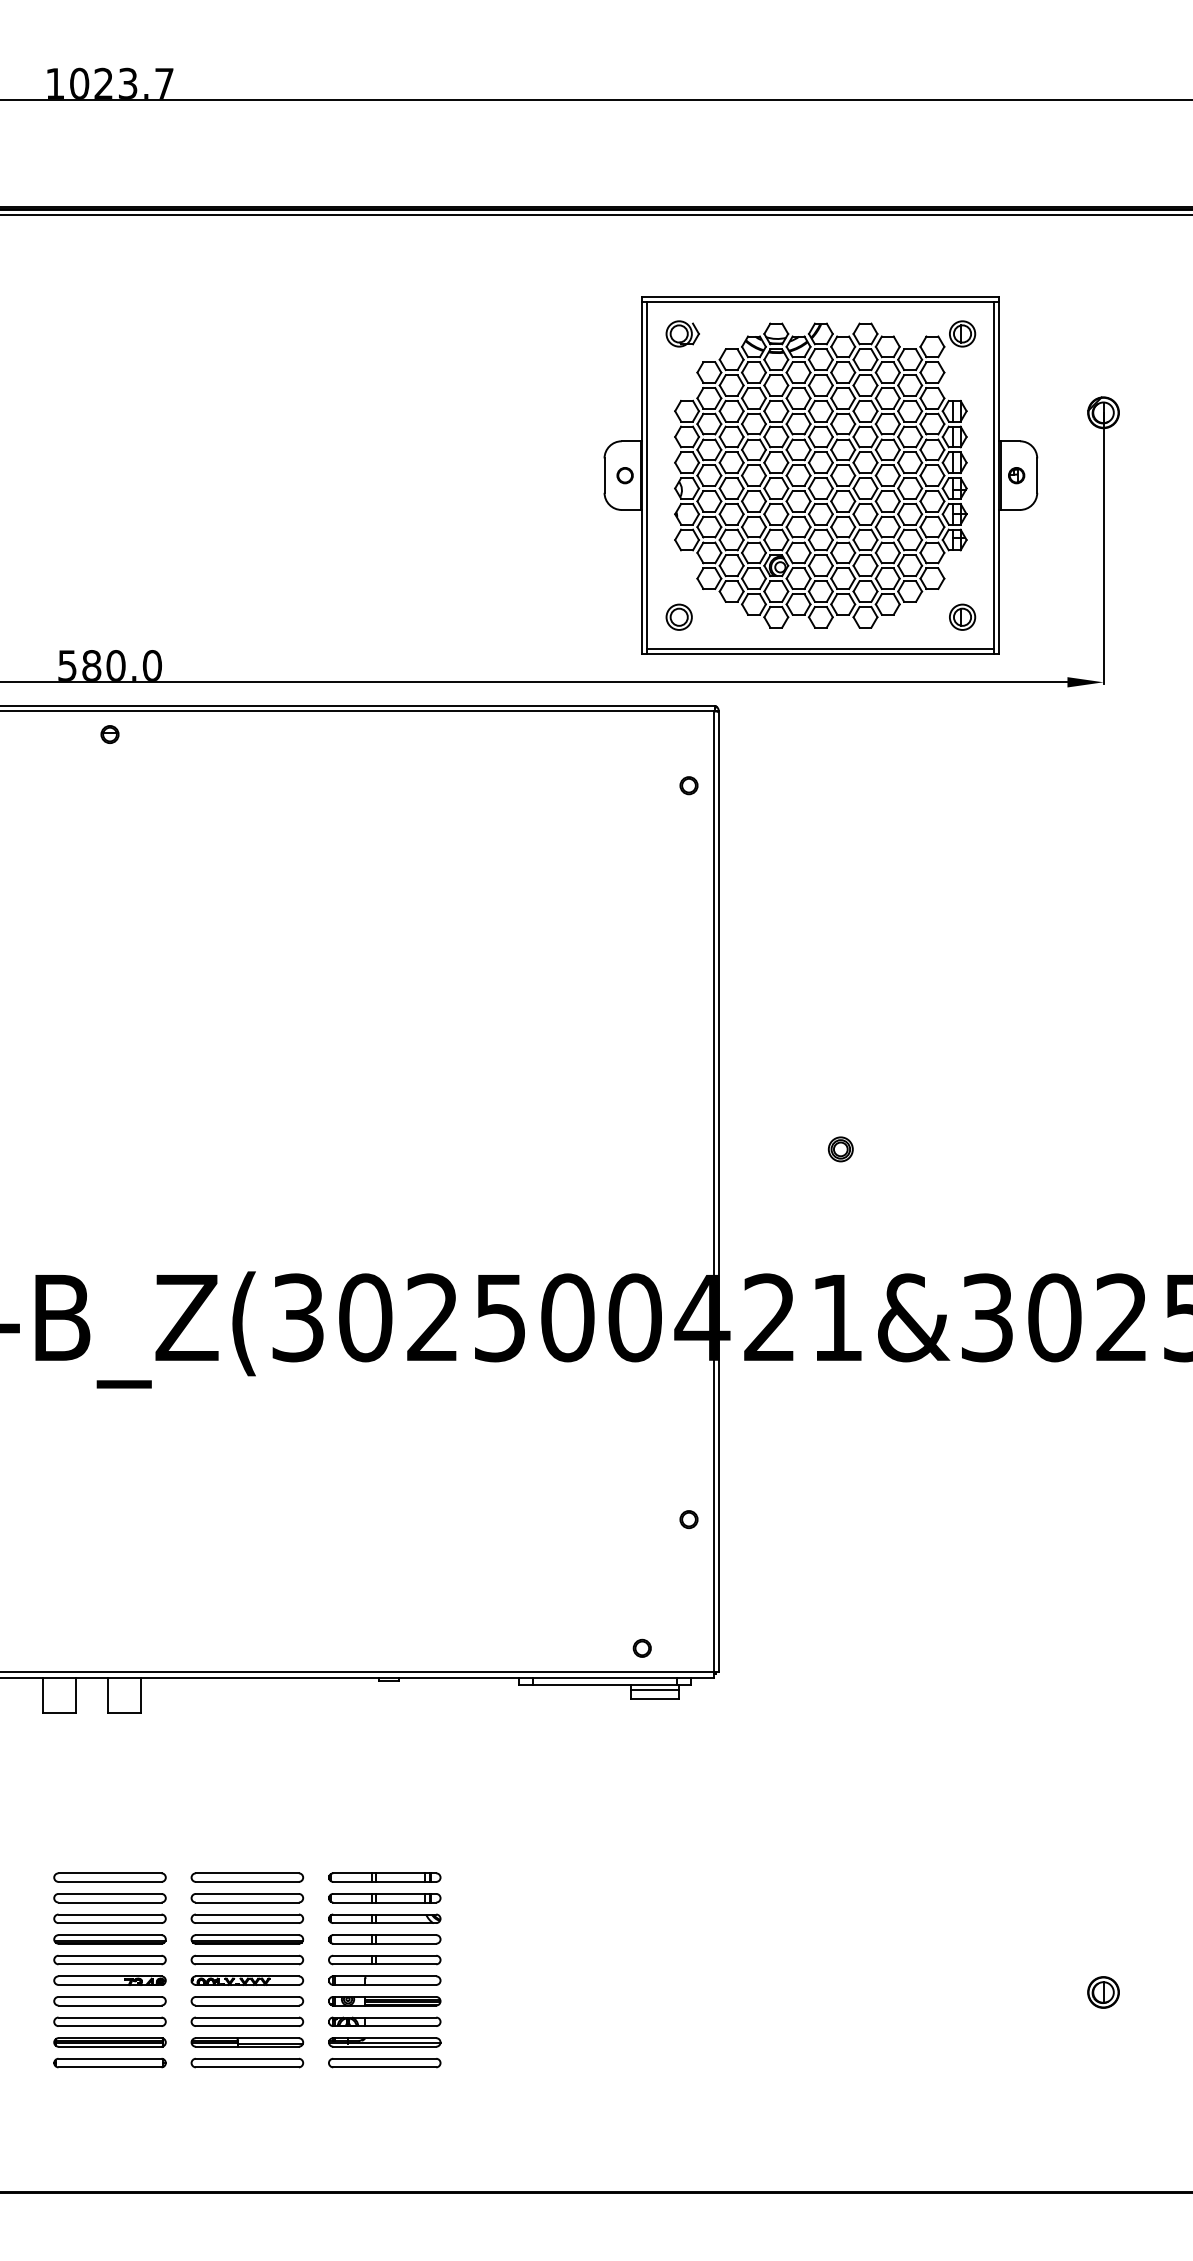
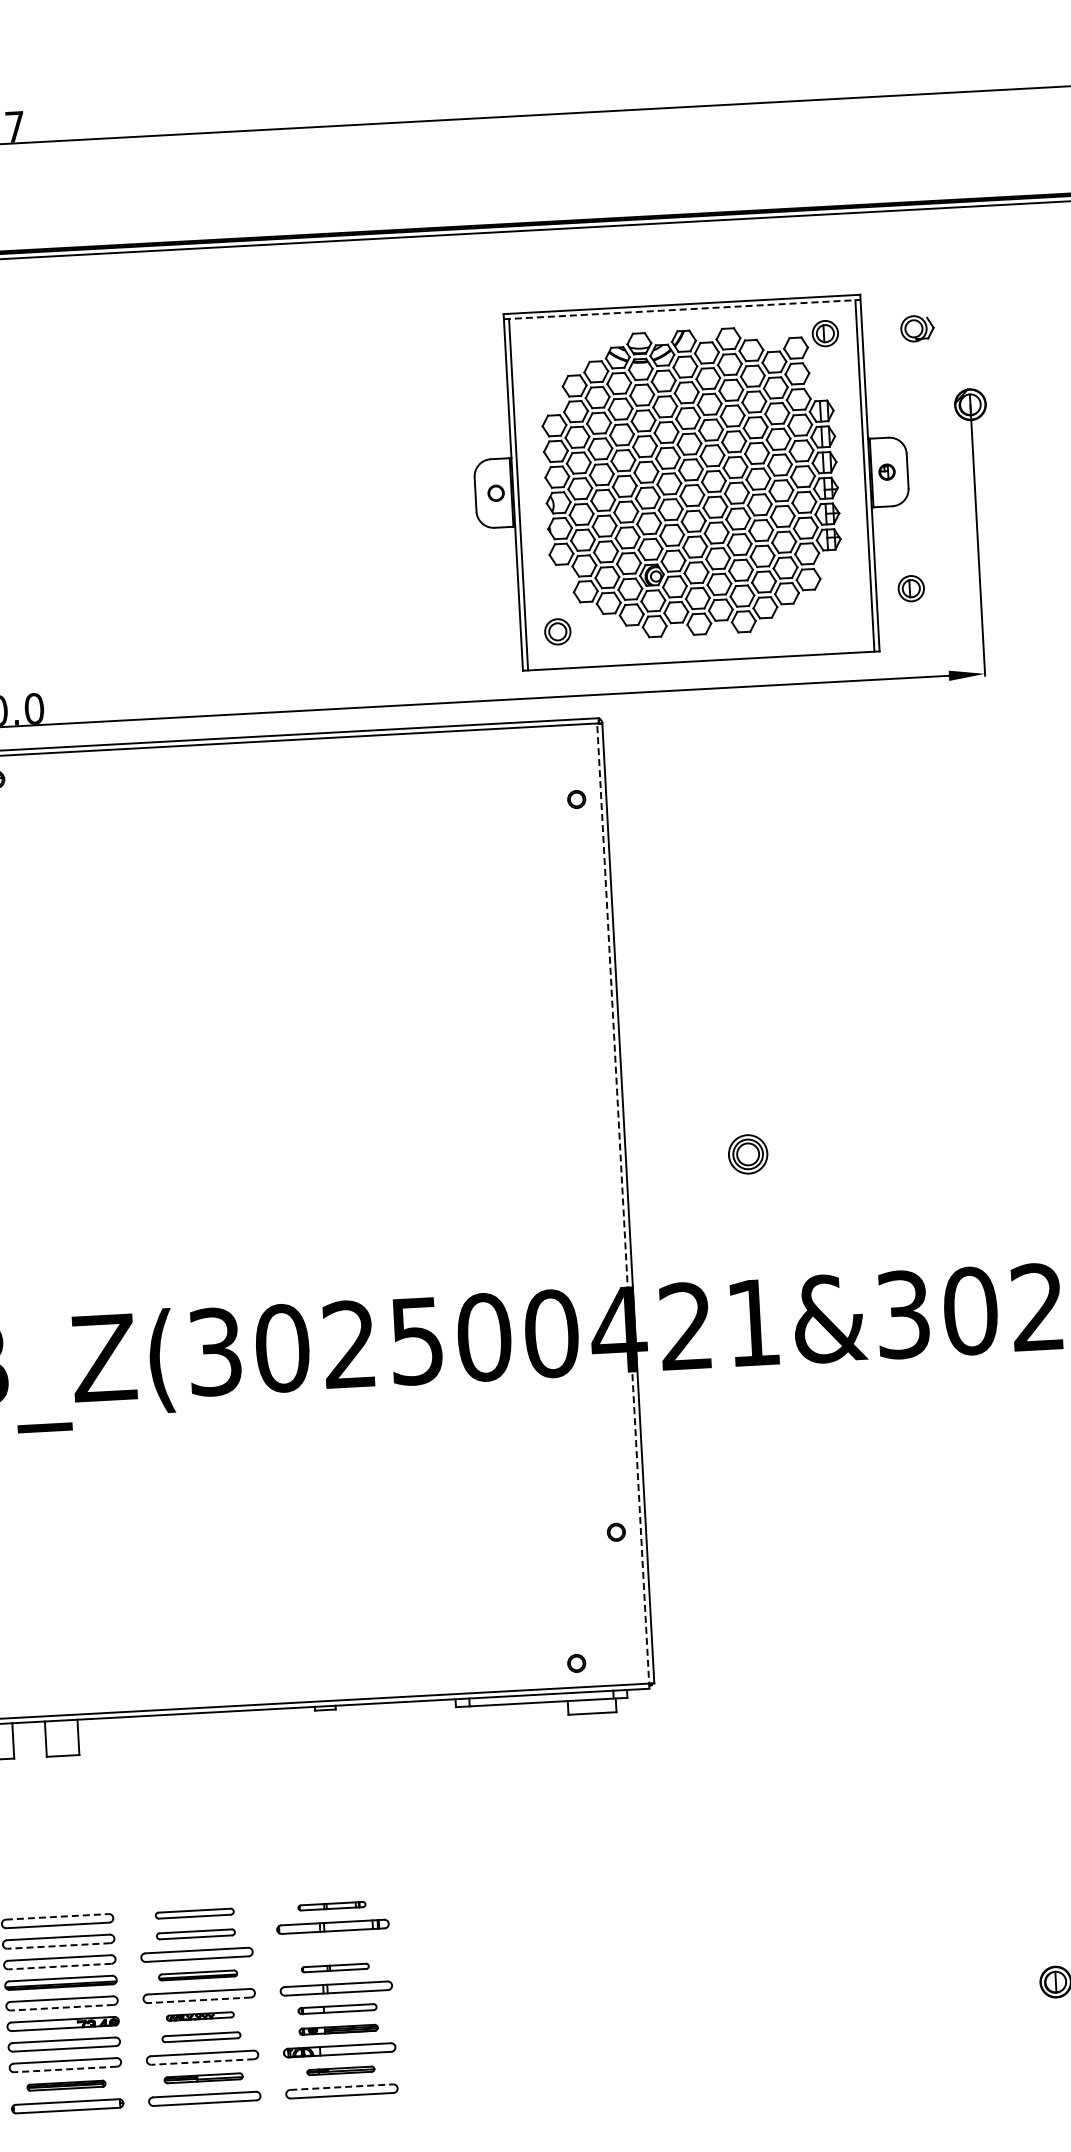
line: (820, 302) -> (681, 309), solid -> dashed
part: (682, 333) -> (917, 328), moved
part: (962, 616) -> (911, 587), moved
line: (820, 649) -> (700, 656), removed
part: (840, 1149) -> (747, 1154), size x1.6
line: (713, 1193) -> (623, 1205), solid -> dashed
line: (655, 1689) -> (592, 1703), removed
line: (110, 1873) -> (57, 1917), solid -> dashed
part: (247, 1877) -> (194, 1913), size x0.7
part: (384, 1877) -> (331, 1906), size x0.6
part: (247, 1898) -> (196, 1934), size x0.7
line: (110, 1902) -> (59, 1945), solid -> dashed
part: (384, 1918) -> (333, 1947), removed
line: (110, 1923) -> (60, 1966), solid -> dashed
part: (247, 1939) -> (198, 1975), size x0.7
part: (384, 1939) -> (335, 1968), size x0.6
line: (110, 1964) -> (62, 2007), solid -> dashed
line: (247, 1964) -> (199, 2000), solid -> dashed
part: (247, 1980) -> (200, 2016), size x0.6
part: (384, 1980) -> (337, 2009), size x0.7
part: (247, 2001) -> (201, 2037), size x0.7
part: (384, 2001) -> (338, 2029), size x0.7
line: (110, 2026) -> (66, 2069), solid -> dashed
line: (247, 2026) -> (202, 2062), solid -> dashed
part: (109, 2042) -> (66, 2085), size x0.7
part: (247, 2042) -> (203, 2078), size x0.7
part: (384, 2042) -> (340, 2070), size x0.6
line: (384, 2058) -> (341, 2086), solid -> dashed

